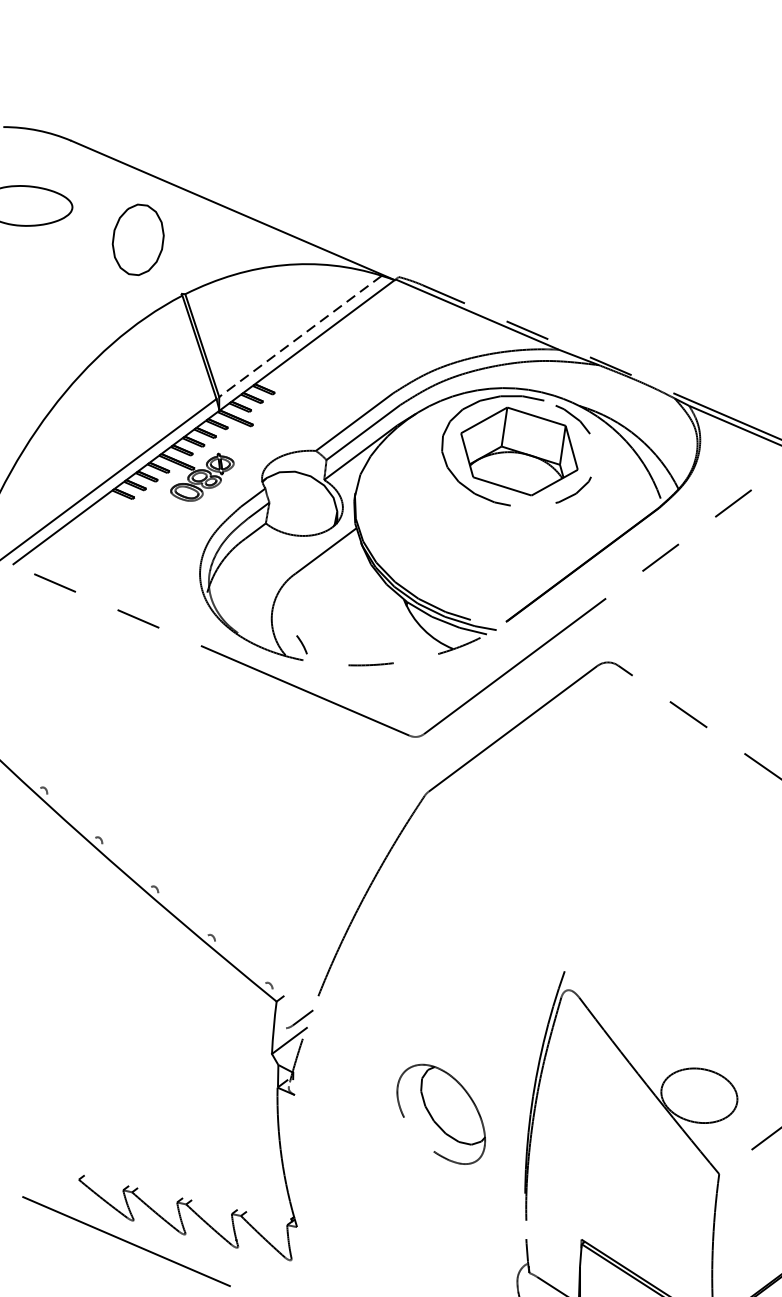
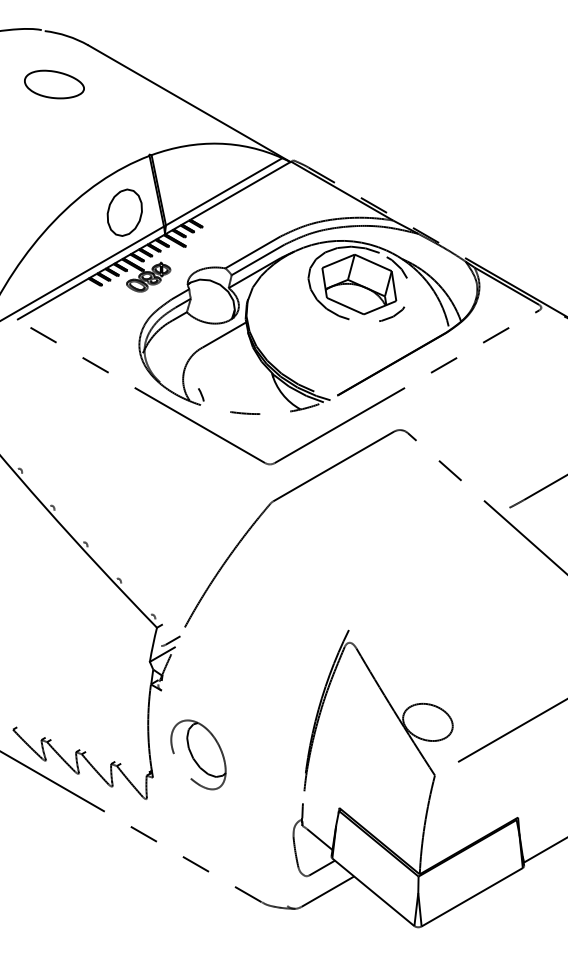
part: (137, 239) -> (124, 212), moved
line: (299, 337) -> (223, 192), dashed -> solid
part: (441, 1114) -> (198, 754), moved

